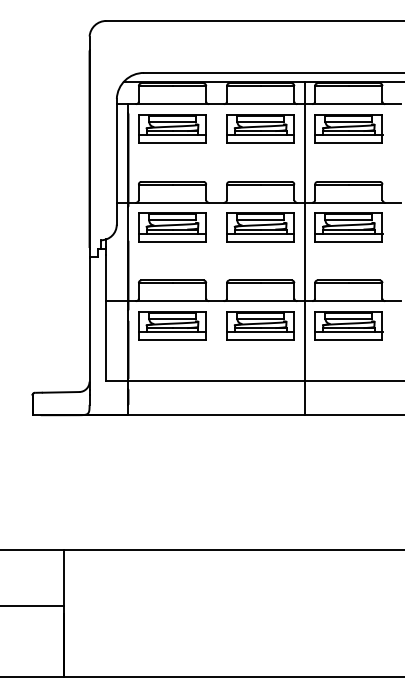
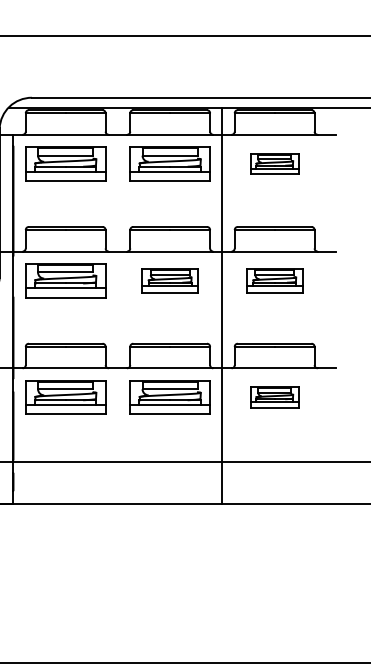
part: (348, 128) -> (274, 163), size x0.6
part: (260, 227) -> (170, 280), size x0.7
part: (348, 227) -> (274, 280), size x0.7
part: (348, 325) -> (274, 397), size x0.6

